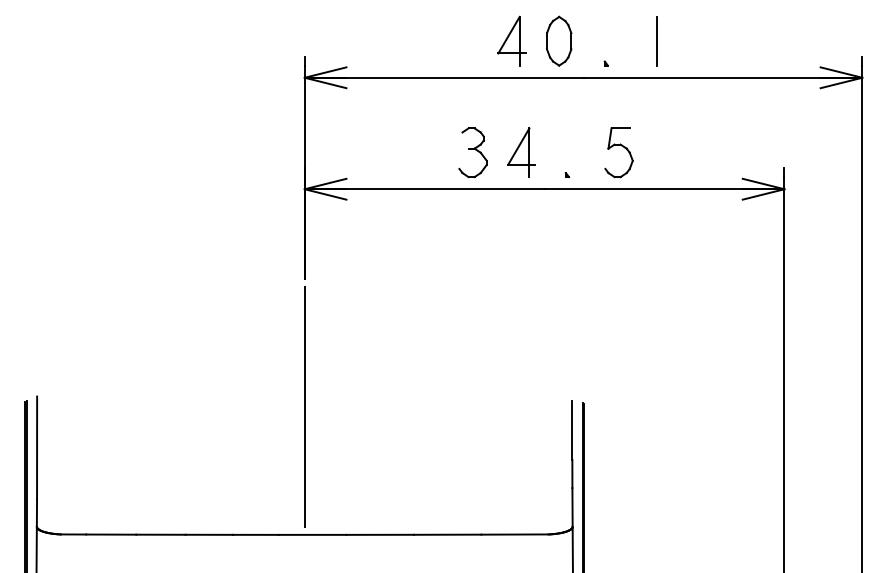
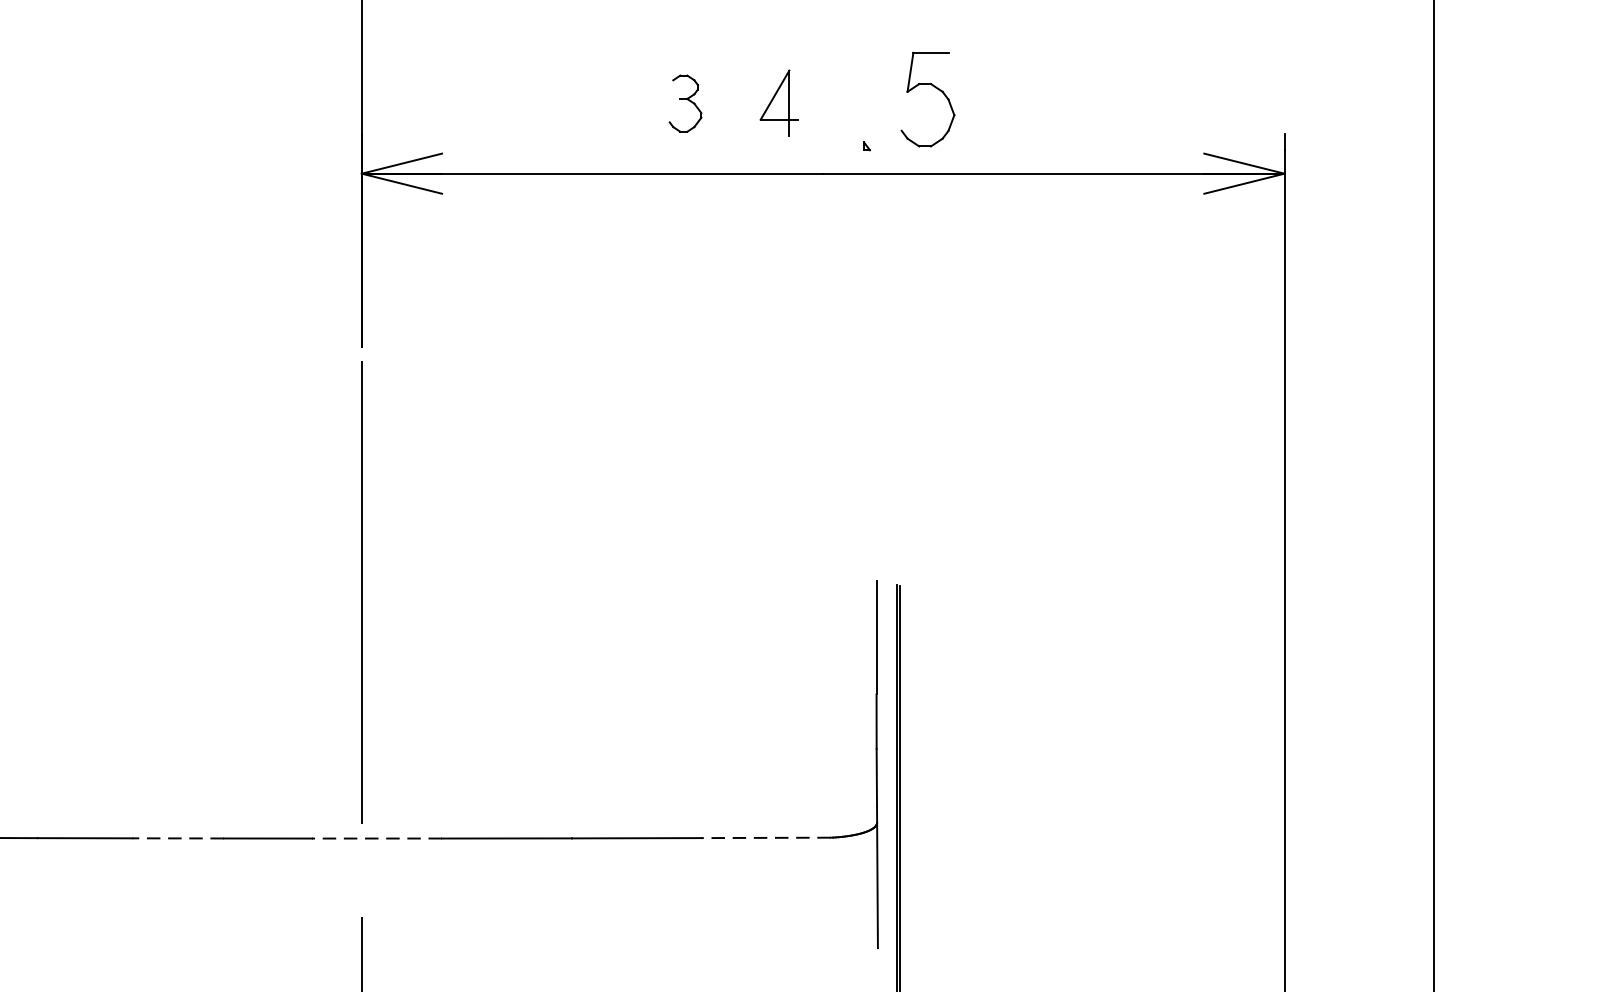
part: (621, 146) -> (932, 87), moved
part: (472, 152) -> (684, 103), size x0.6
part: (521, 152) -> (778, 103), size x0.7
line: (209, 534) -> (178, 837), solid -> dashed
line: (312, 534) -> (376, 837), solid -> dashed
line: (515, 534) -> (767, 837), solid -> dashed

